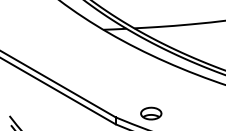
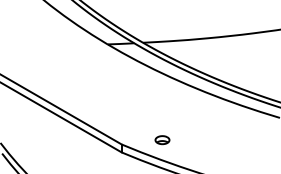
part: (151, 112) -> (162, 139), size x0.6

